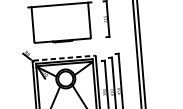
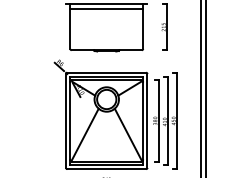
line: (59, 9) -> (106, 9), added
line: (64, 57) -> (107, 72), dashed -> solid

